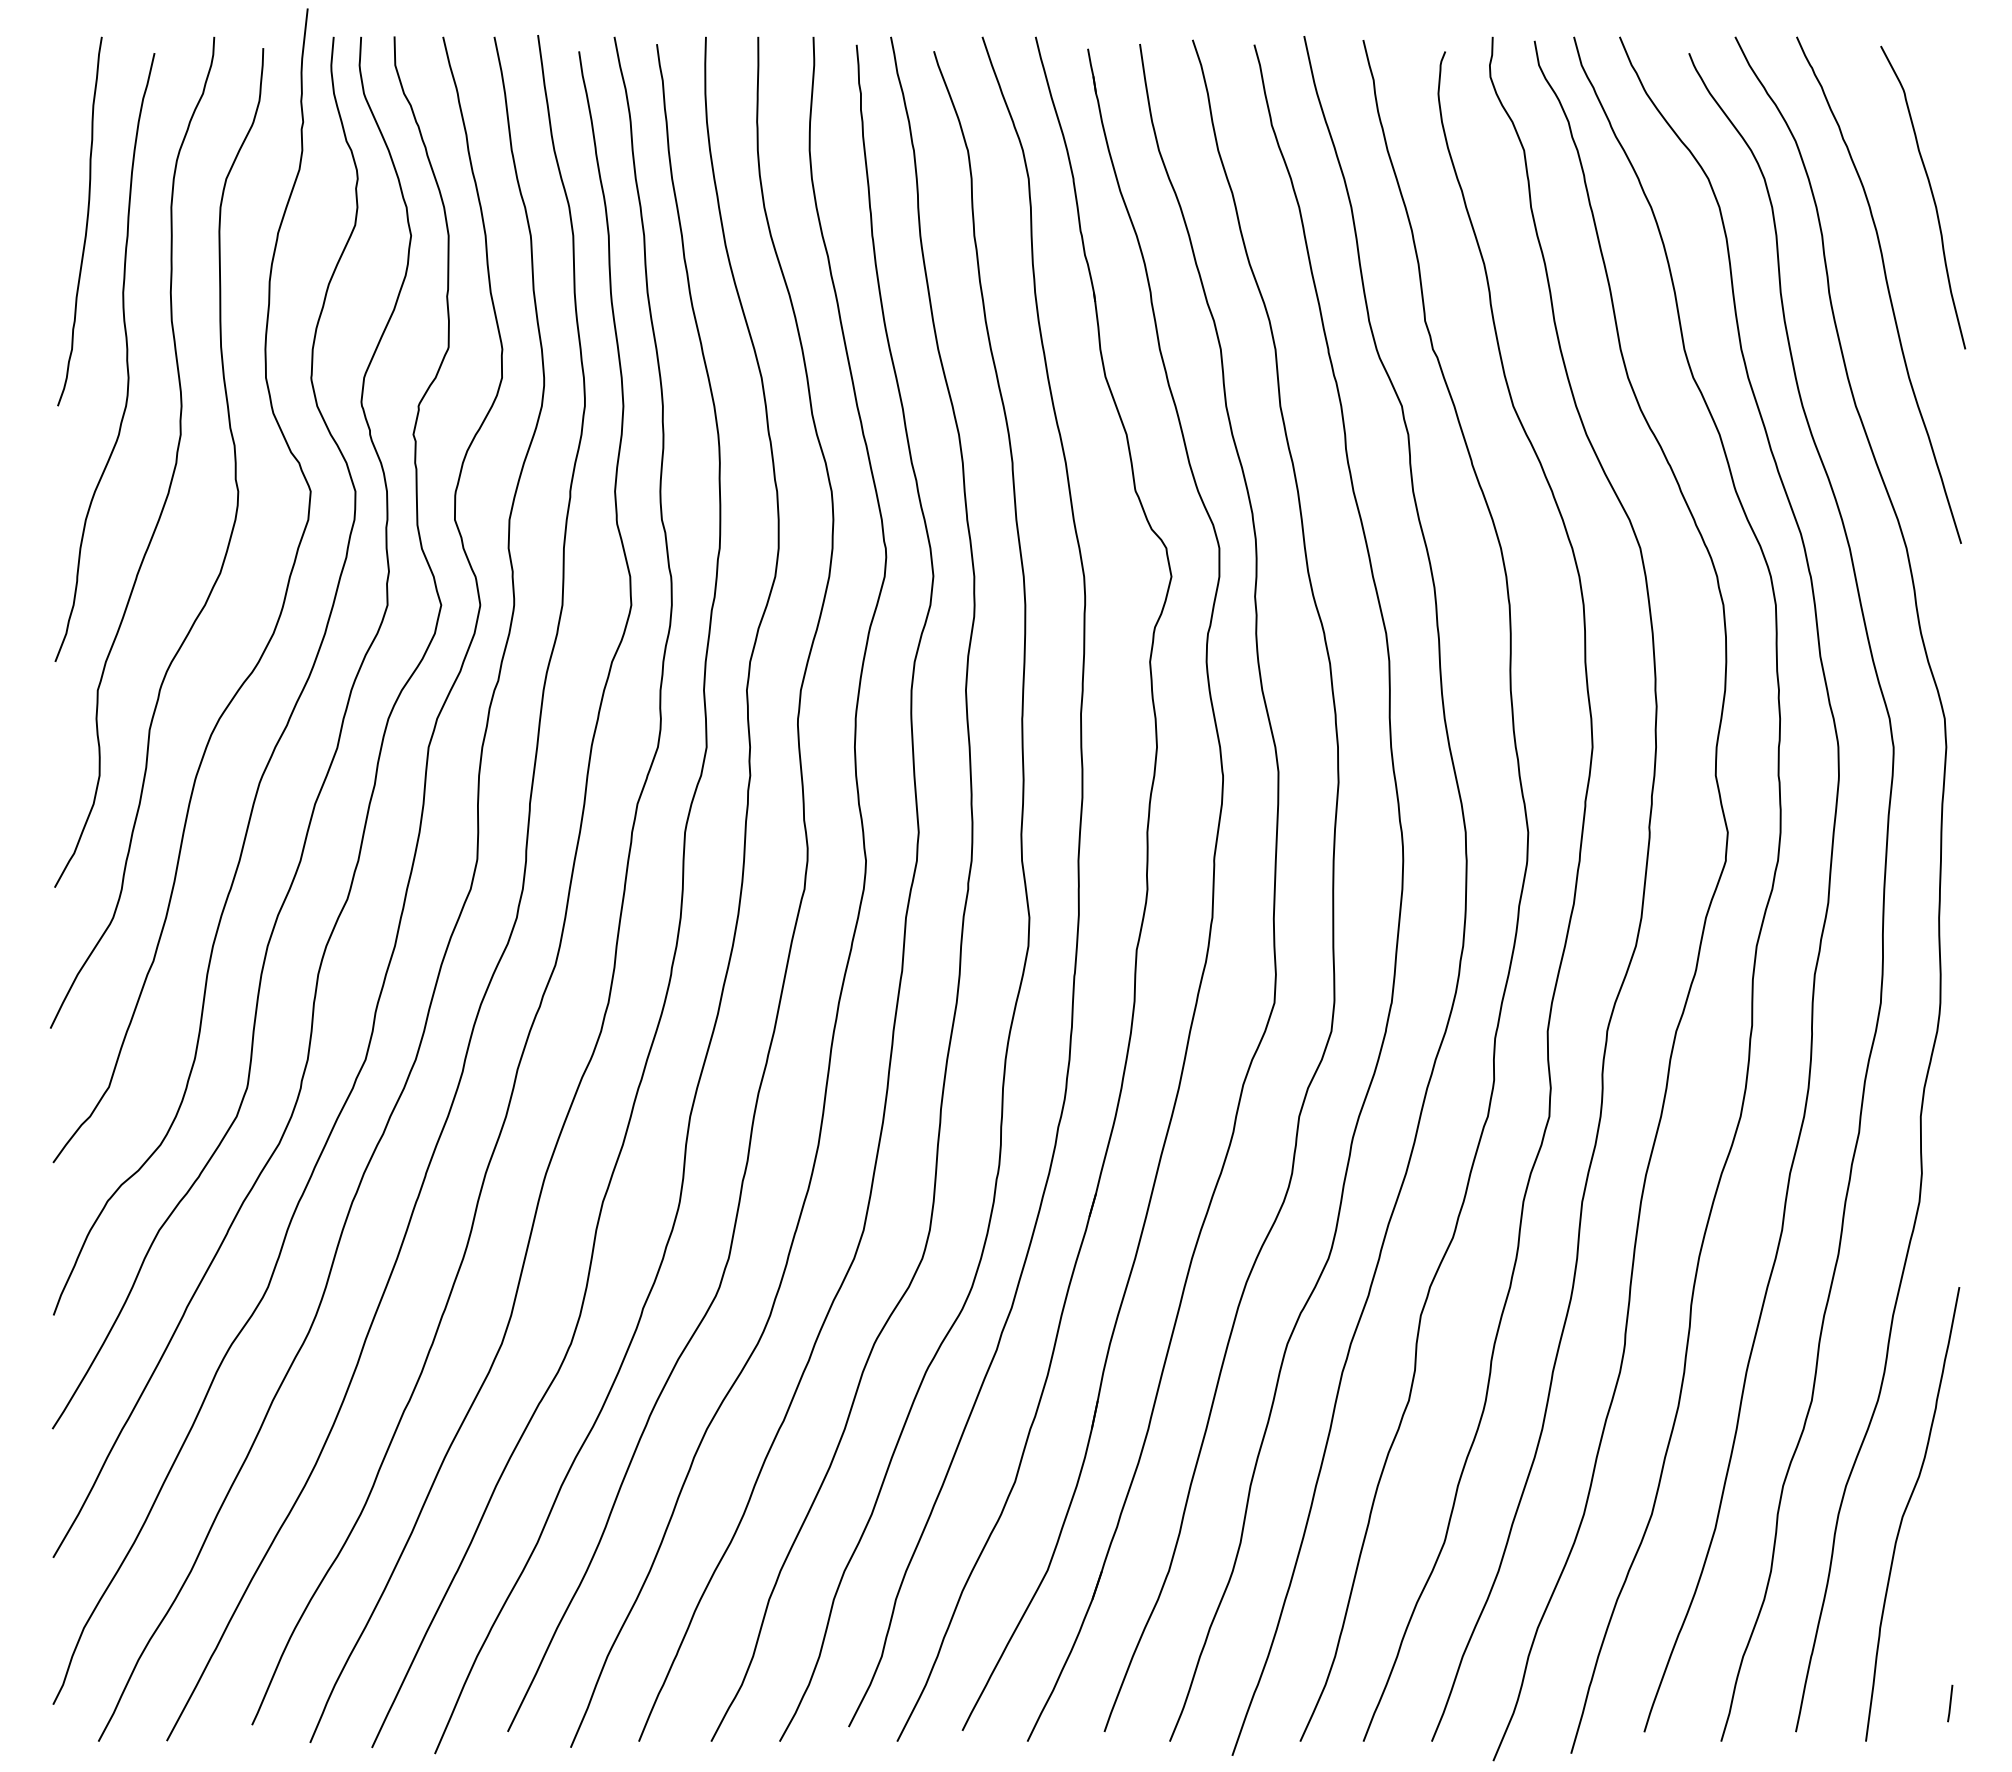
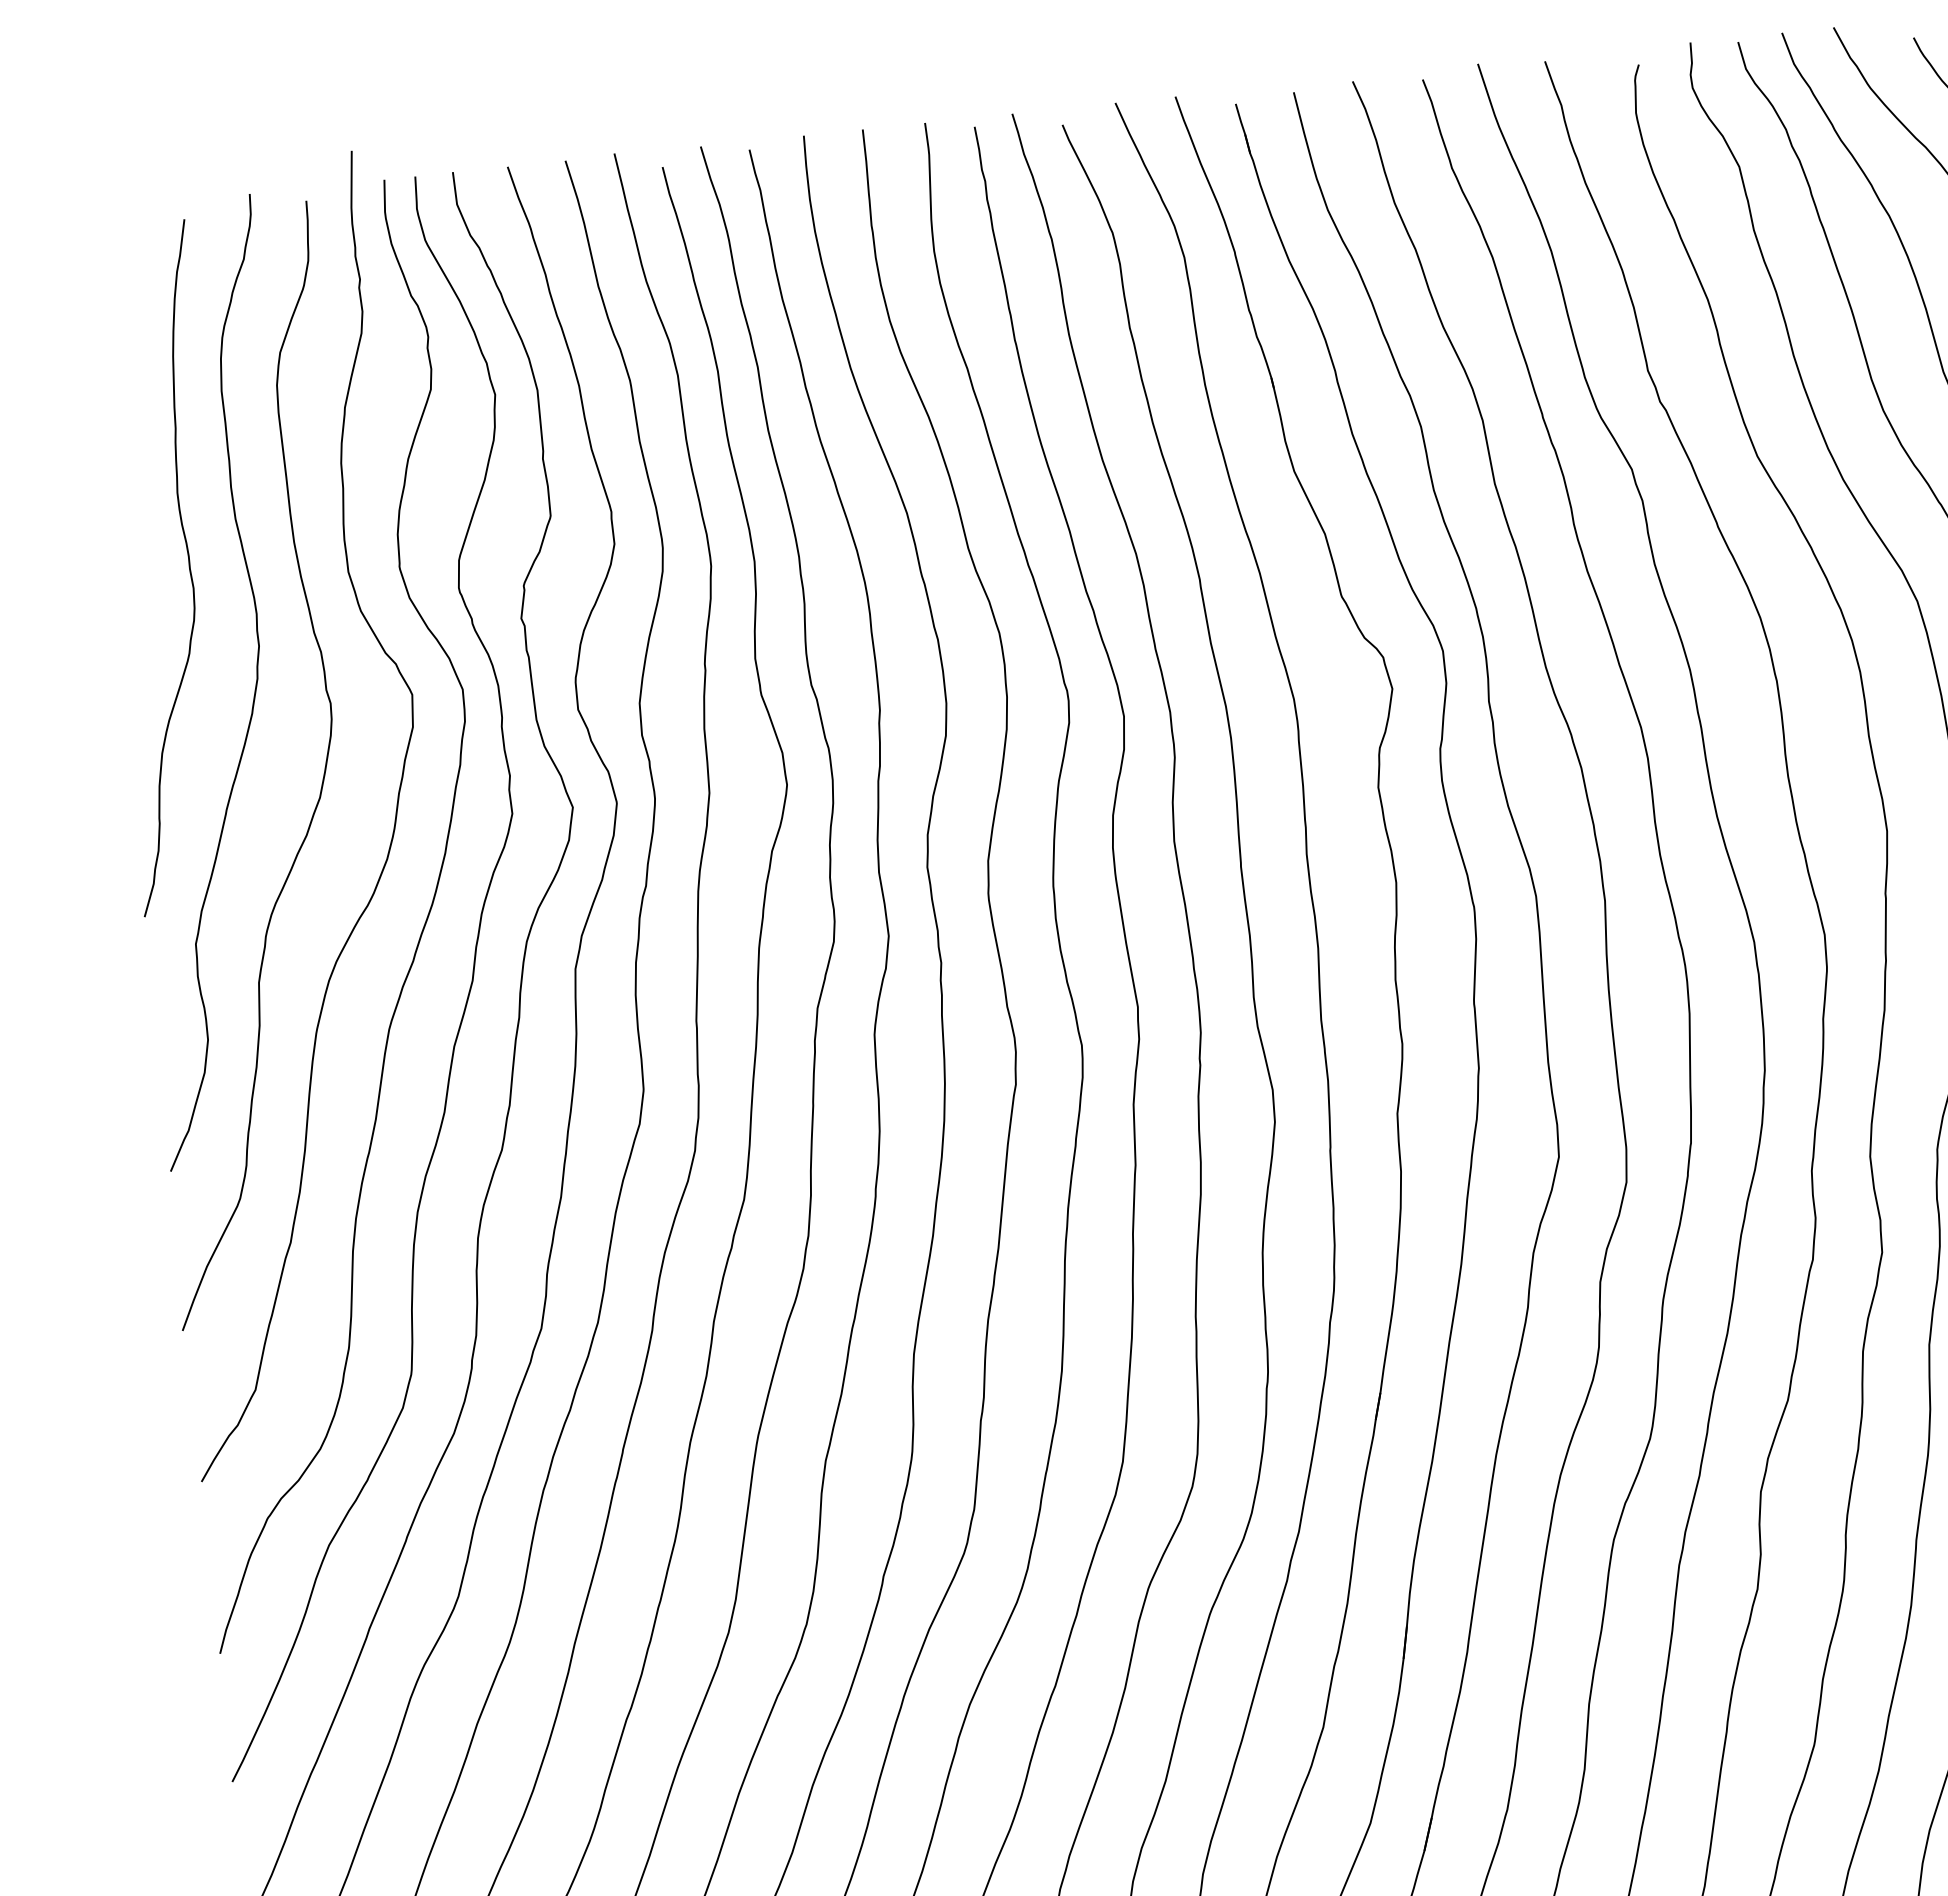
curve: (86, 221) -> (127, 417), removed

